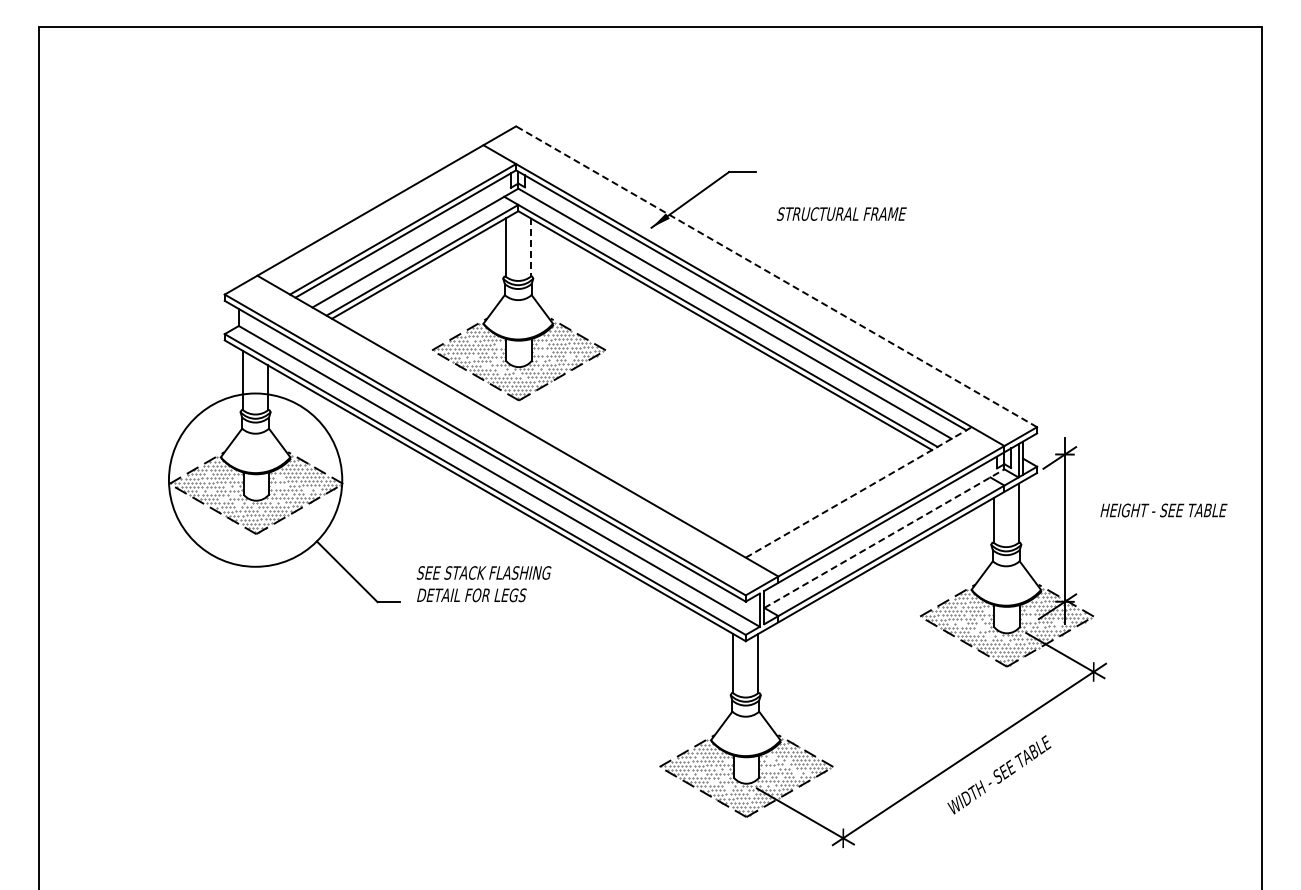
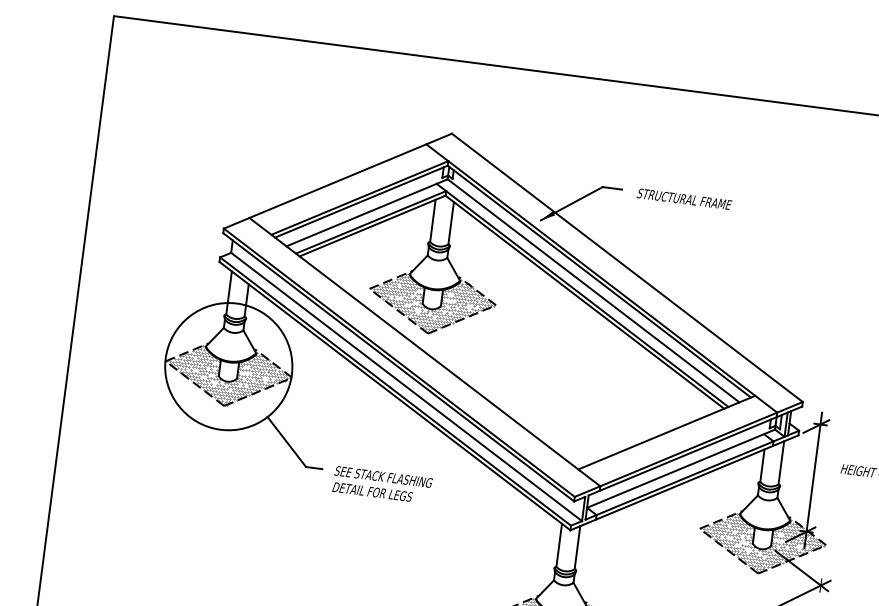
text: (841, 213) -> (684, 198), moved
line: (530, 248) -> (450, 223), dashed -> solid
line: (776, 276) -> (627, 267), dashed -> solid
line: (858, 492) -> (666, 432), dashed -> solid
line: (884, 538) -> (681, 468), dashed -> solid
text: (483, 584) -> (382, 485), moved

